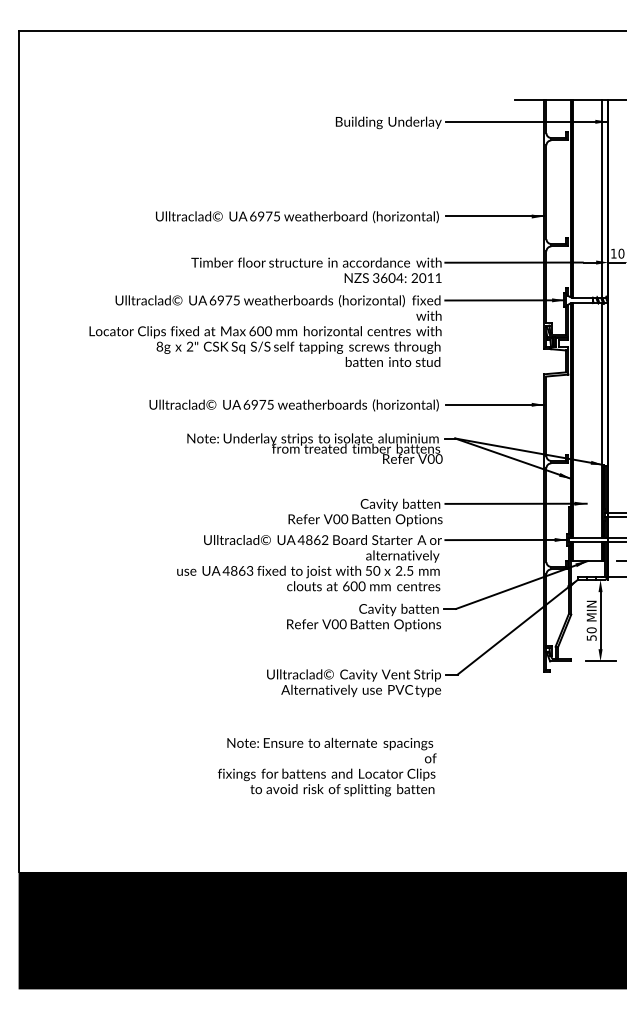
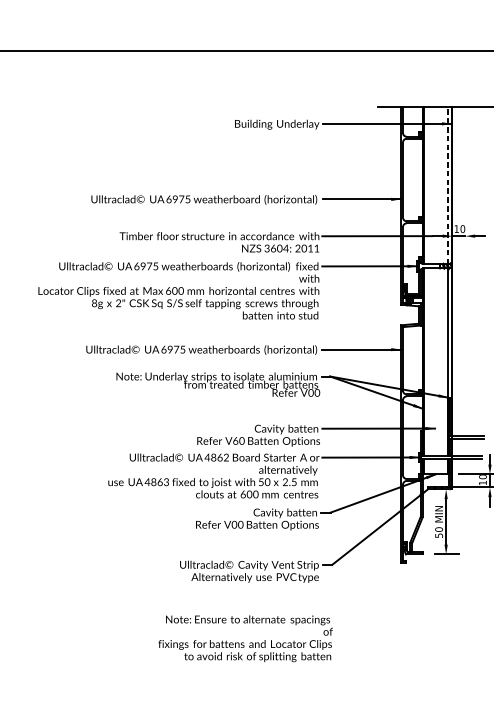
line: (602, 198) -> (447, 185), solid -> dashed
text: (336, 518) -> (235, 440), V00 -> V60
text: (327, 766) -> (245, 638), moved

